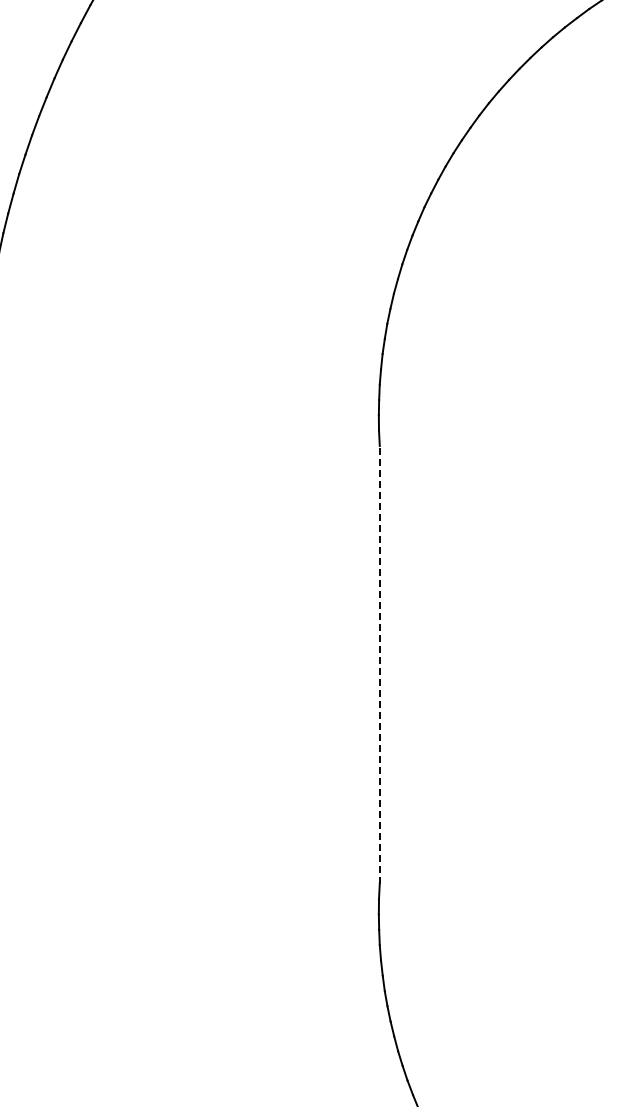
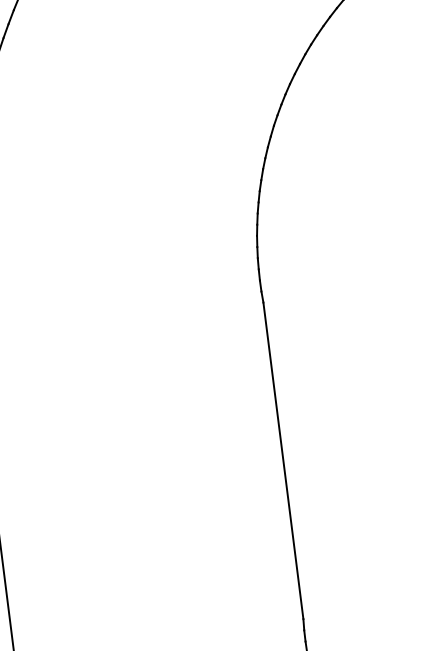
line: (379, 664) -> (283, 460), dashed -> solid

